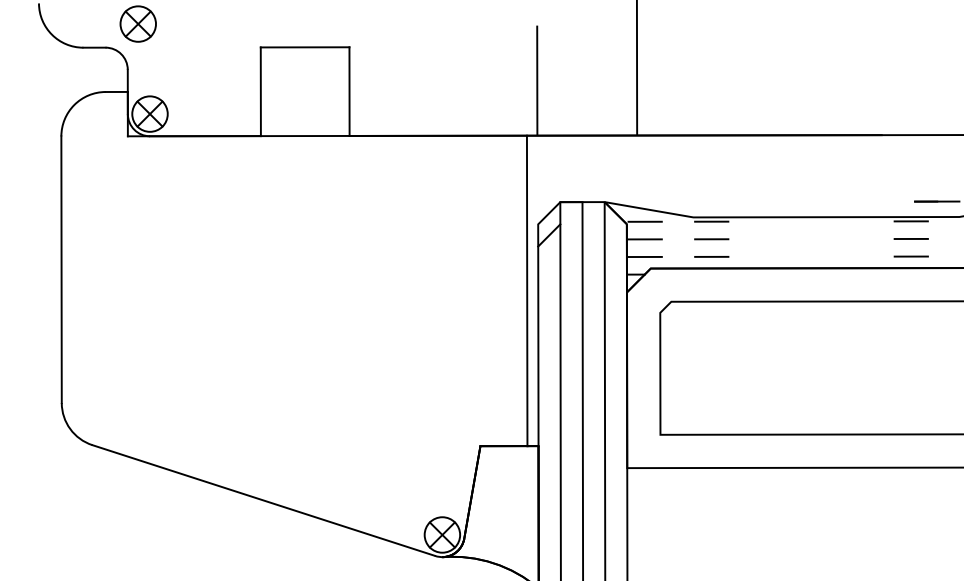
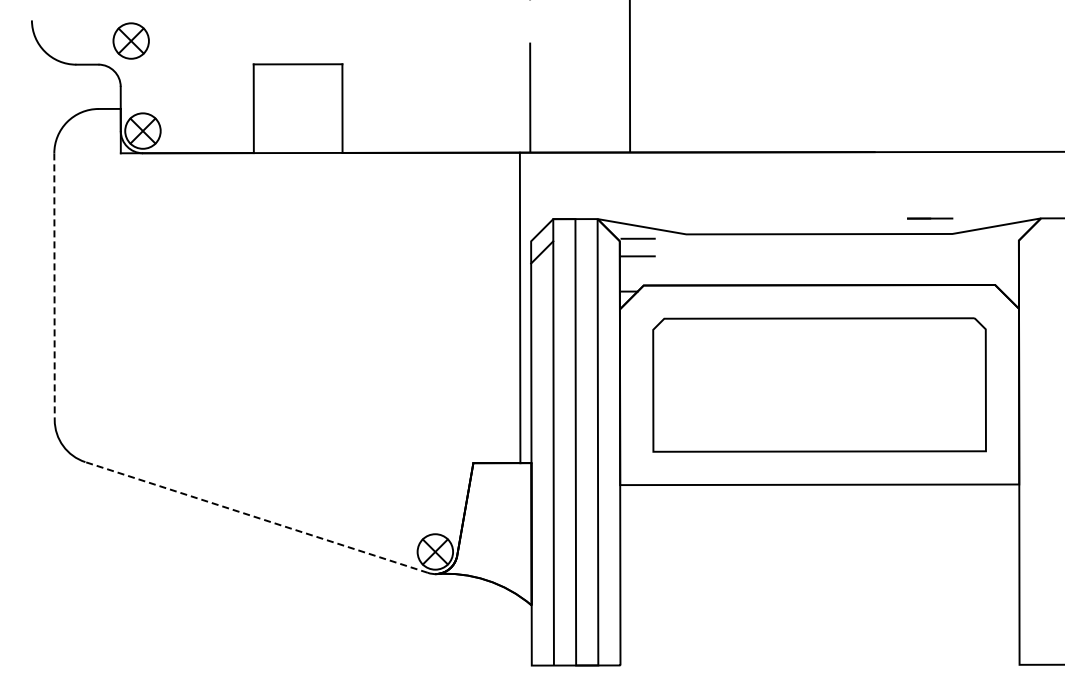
line: (711, 221) -> (704, 238), removed
line: (910, 221) -> (903, 238), removed
line: (910, 238) -> (903, 255), removed
line: (711, 239) -> (704, 256), removed
line: (644, 256) -> (637, 273), removed
line: (711, 256) -> (704, 273), removed
line: (910, 256) -> (903, 273), removed
line: (61, 270) -> (54, 287), solid -> dashed
line: (263, 500) -> (256, 517), solid -> dashed

